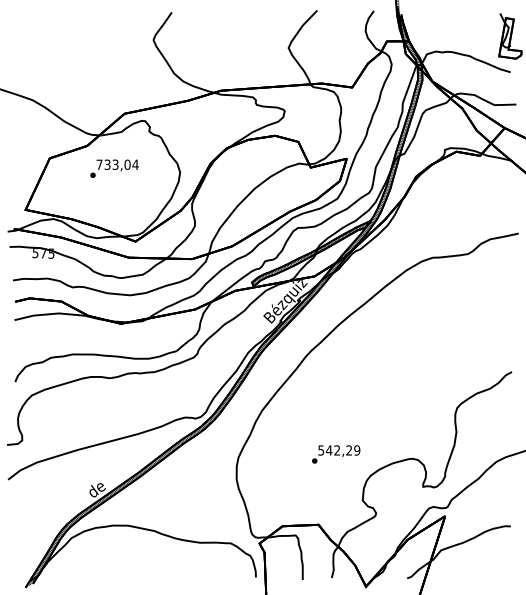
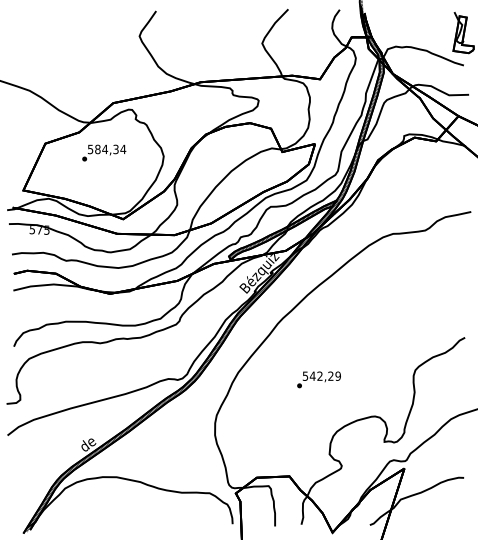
text: (113, 164) -> (103, 149), 733,04 -> 584,34
text: (336, 454) -> (319, 379), moved

